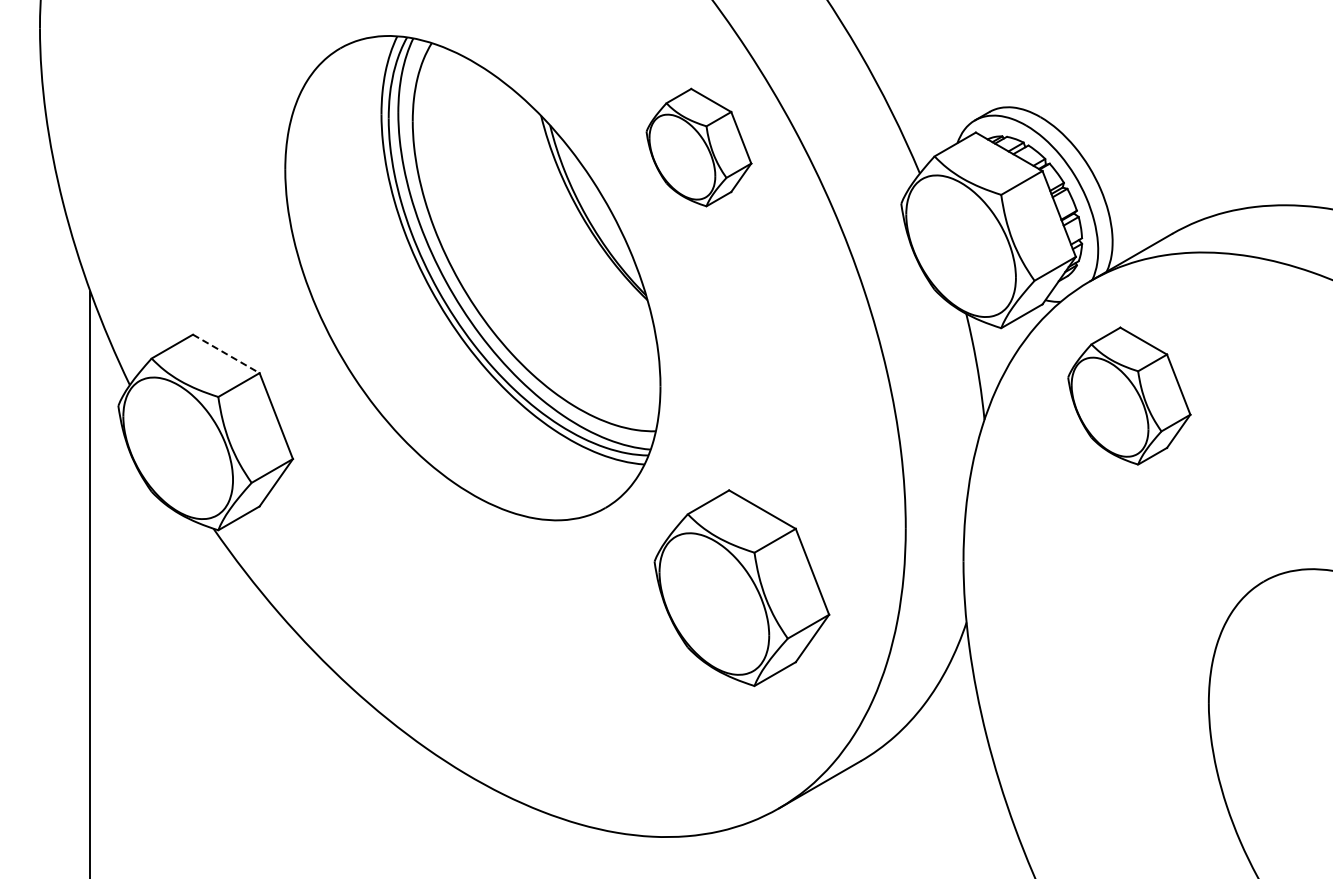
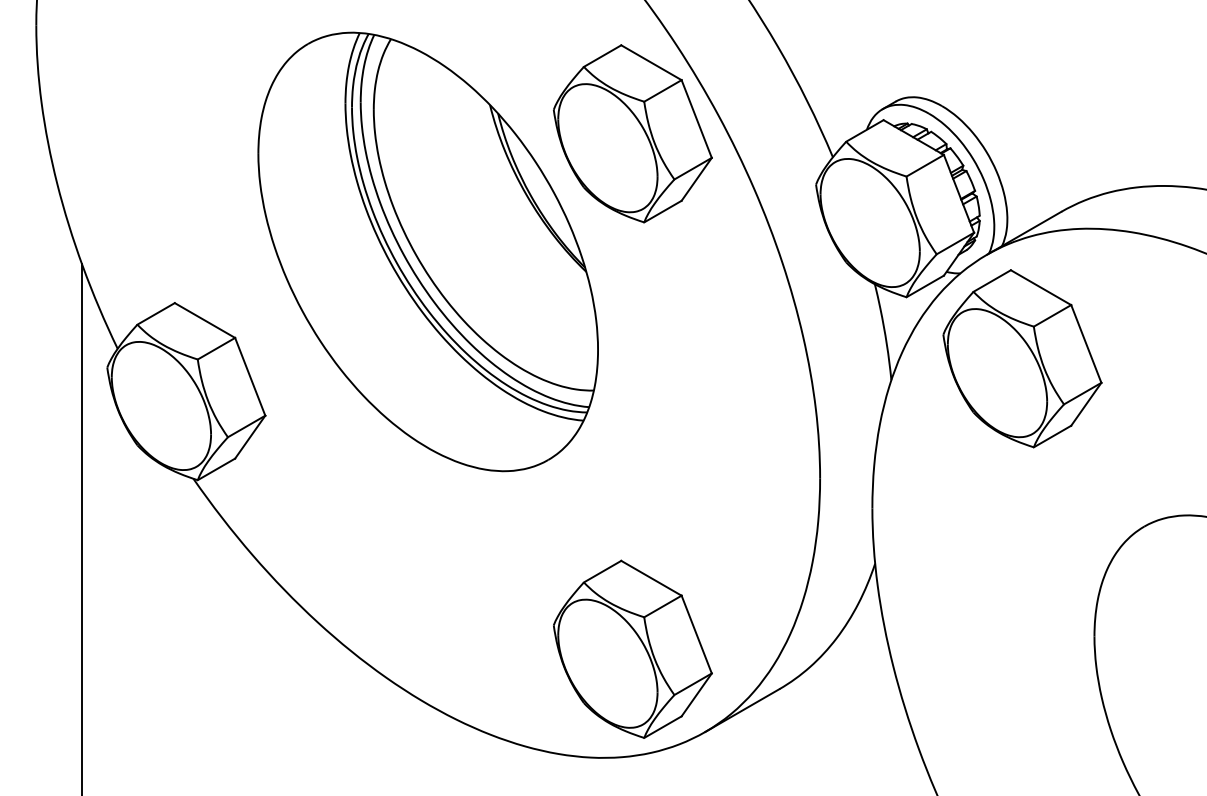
part: (698, 147) -> (632, 133), size x1.67
line: (226, 354) -> (205, 321), dashed -> solid
part: (1129, 395) -> (1022, 358), size x1.43
part: (741, 588) -> (632, 649), moved

